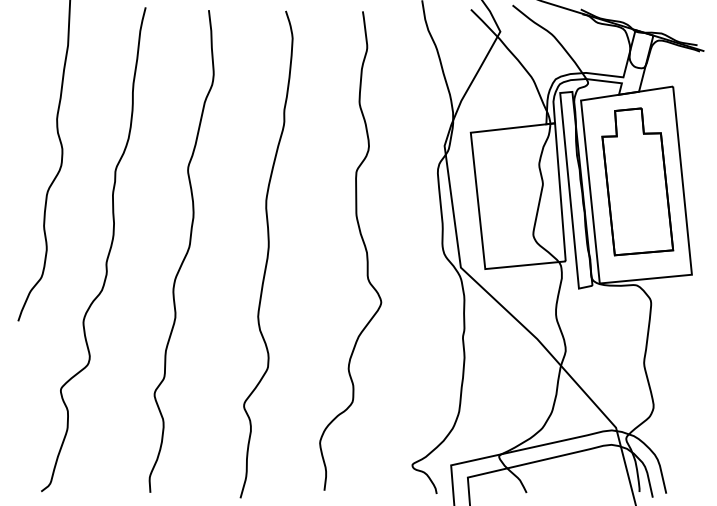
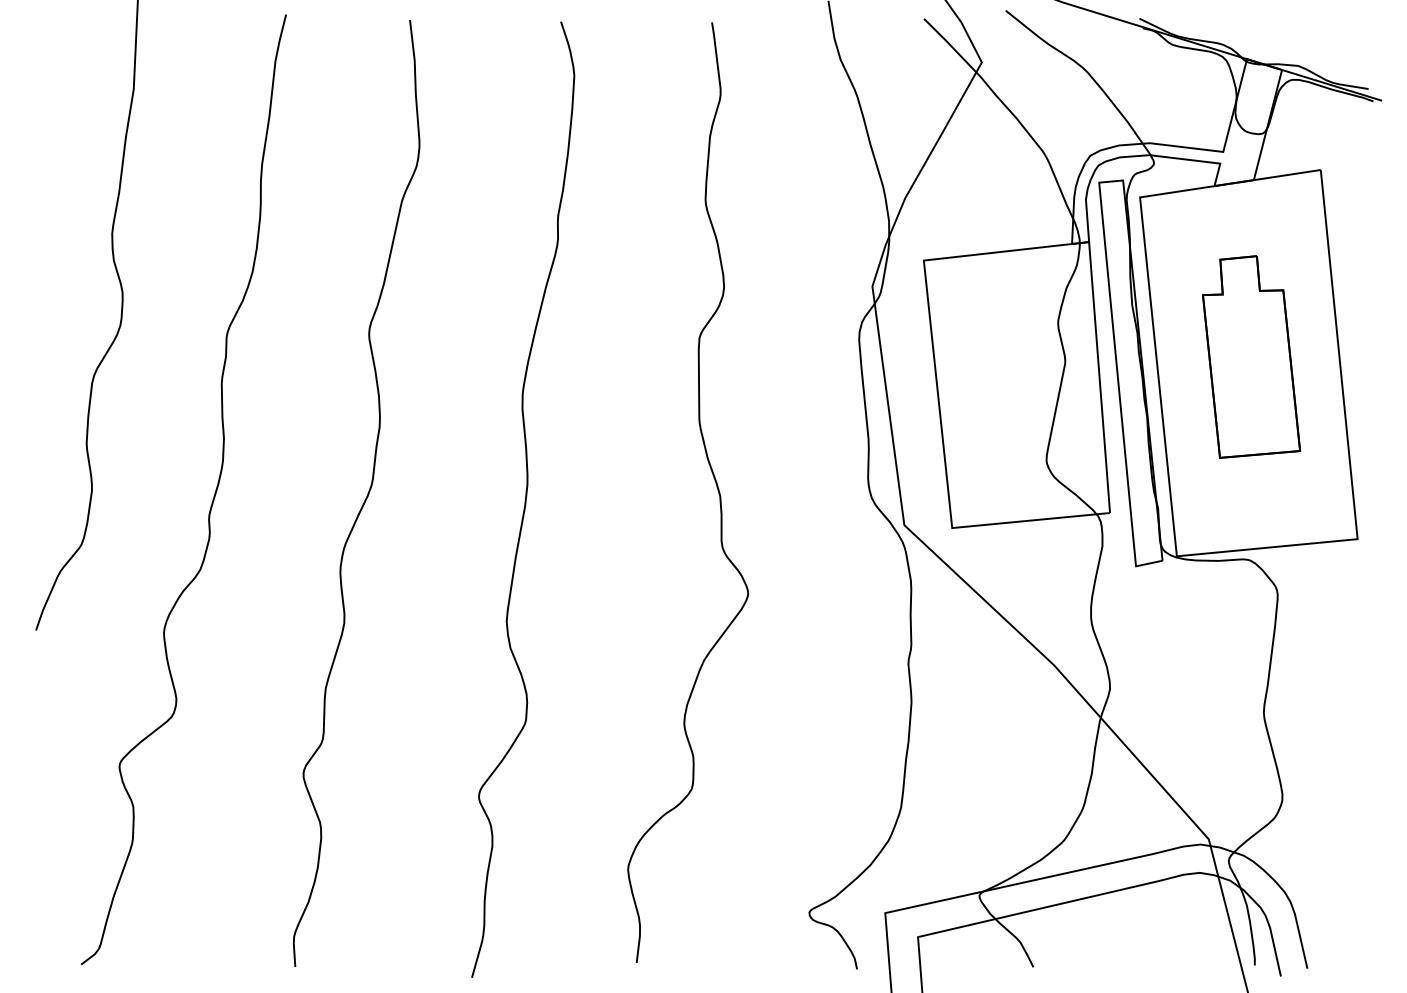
part: (637, 181) -> (1250, 356), size x0.7

